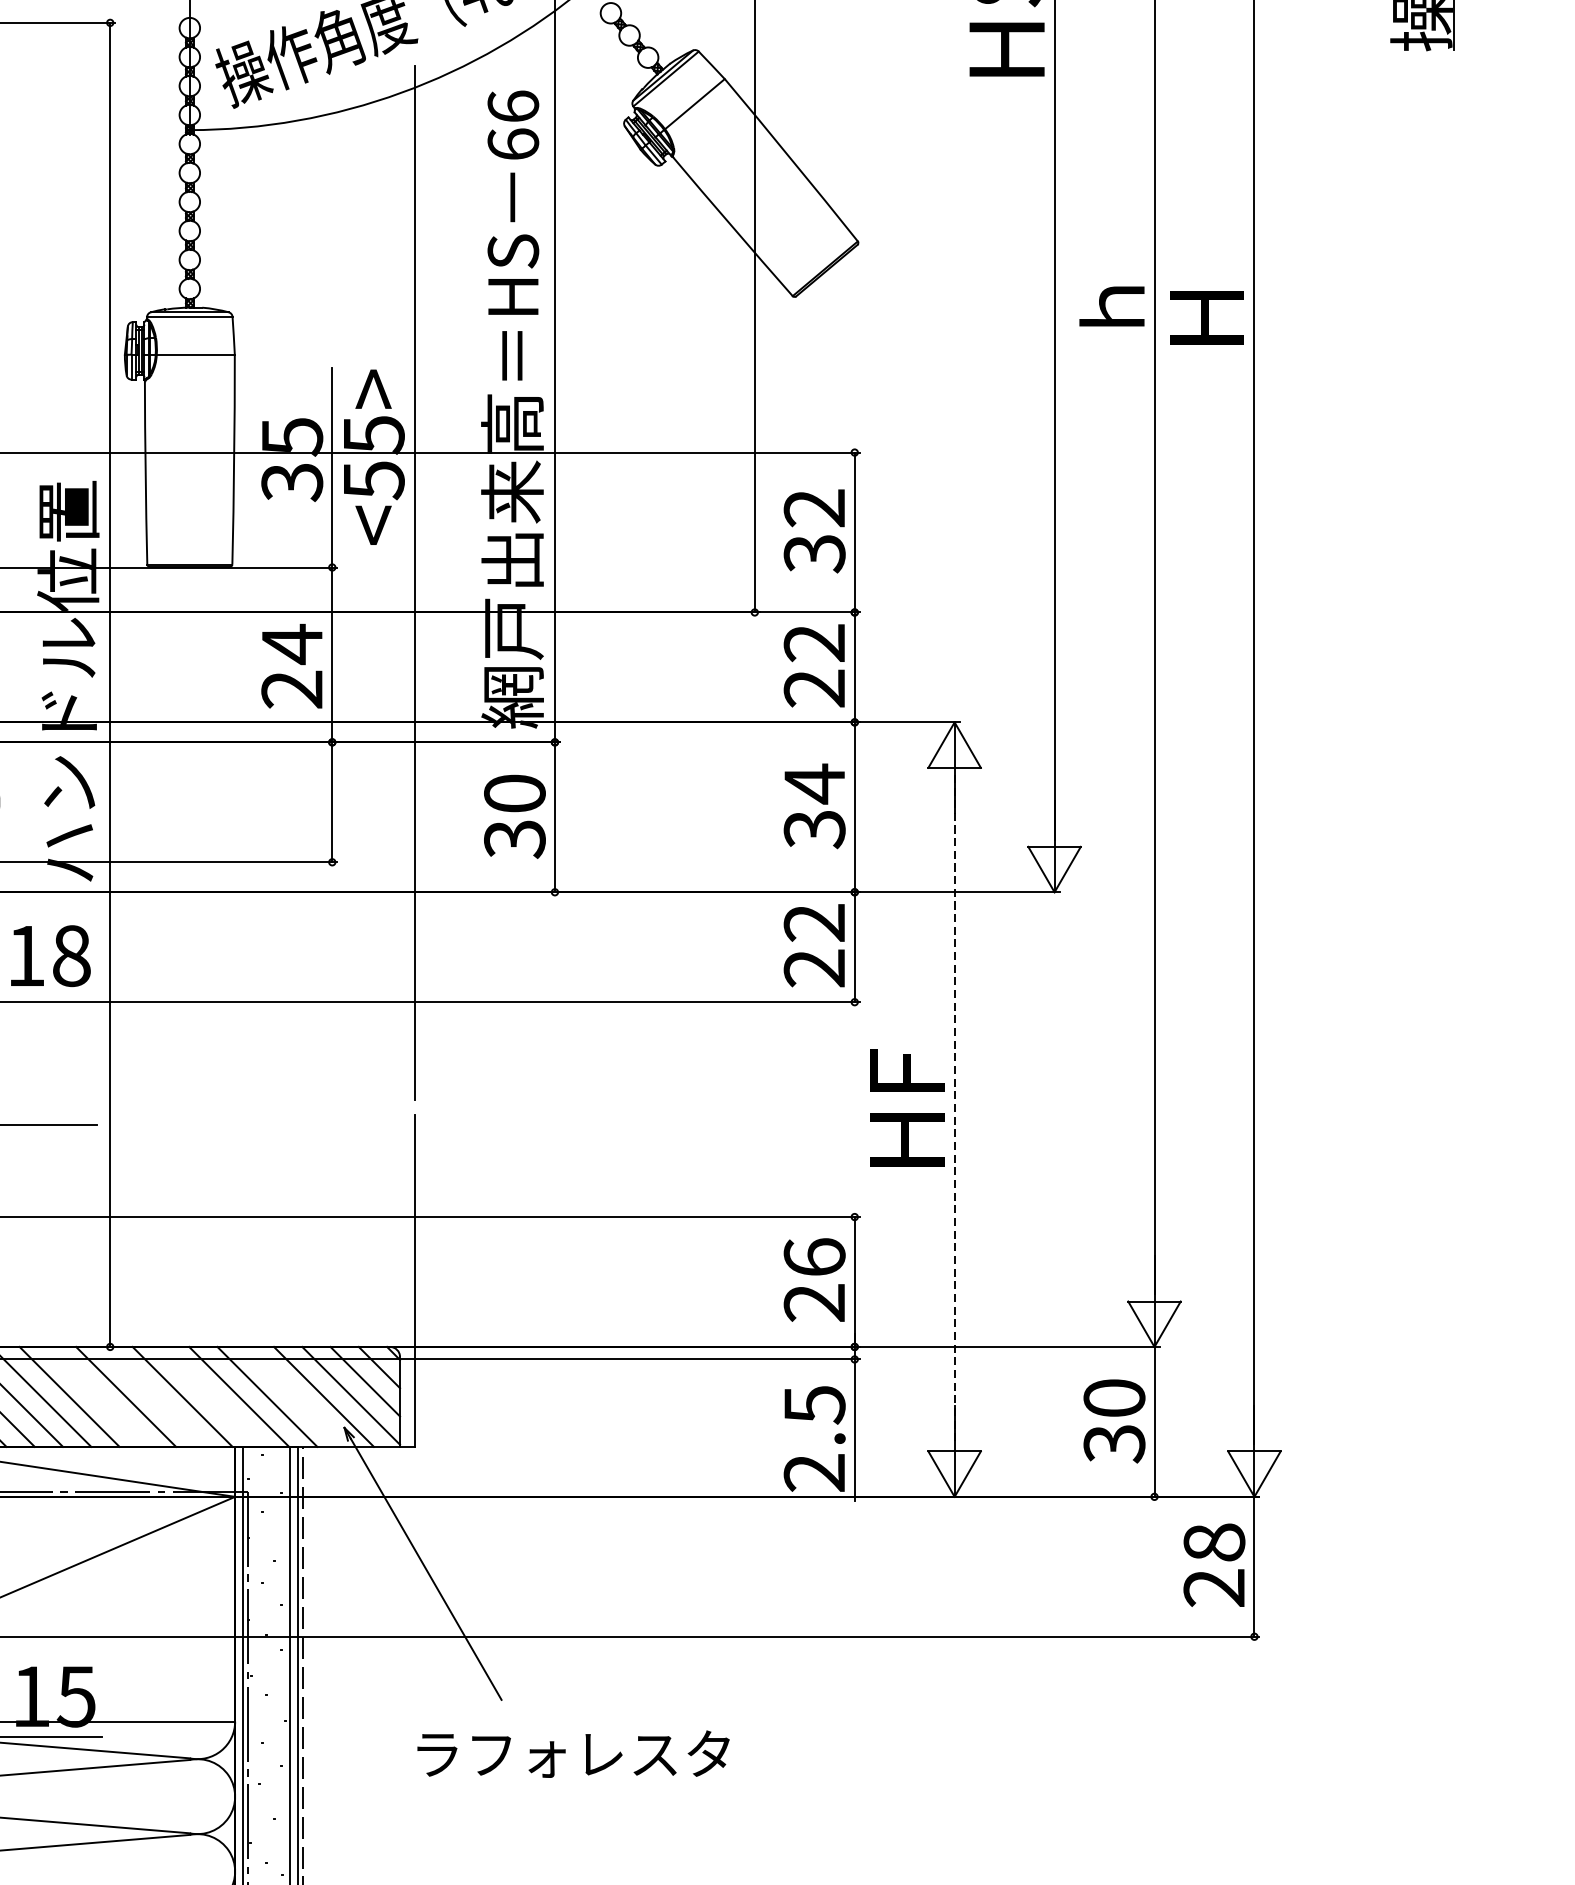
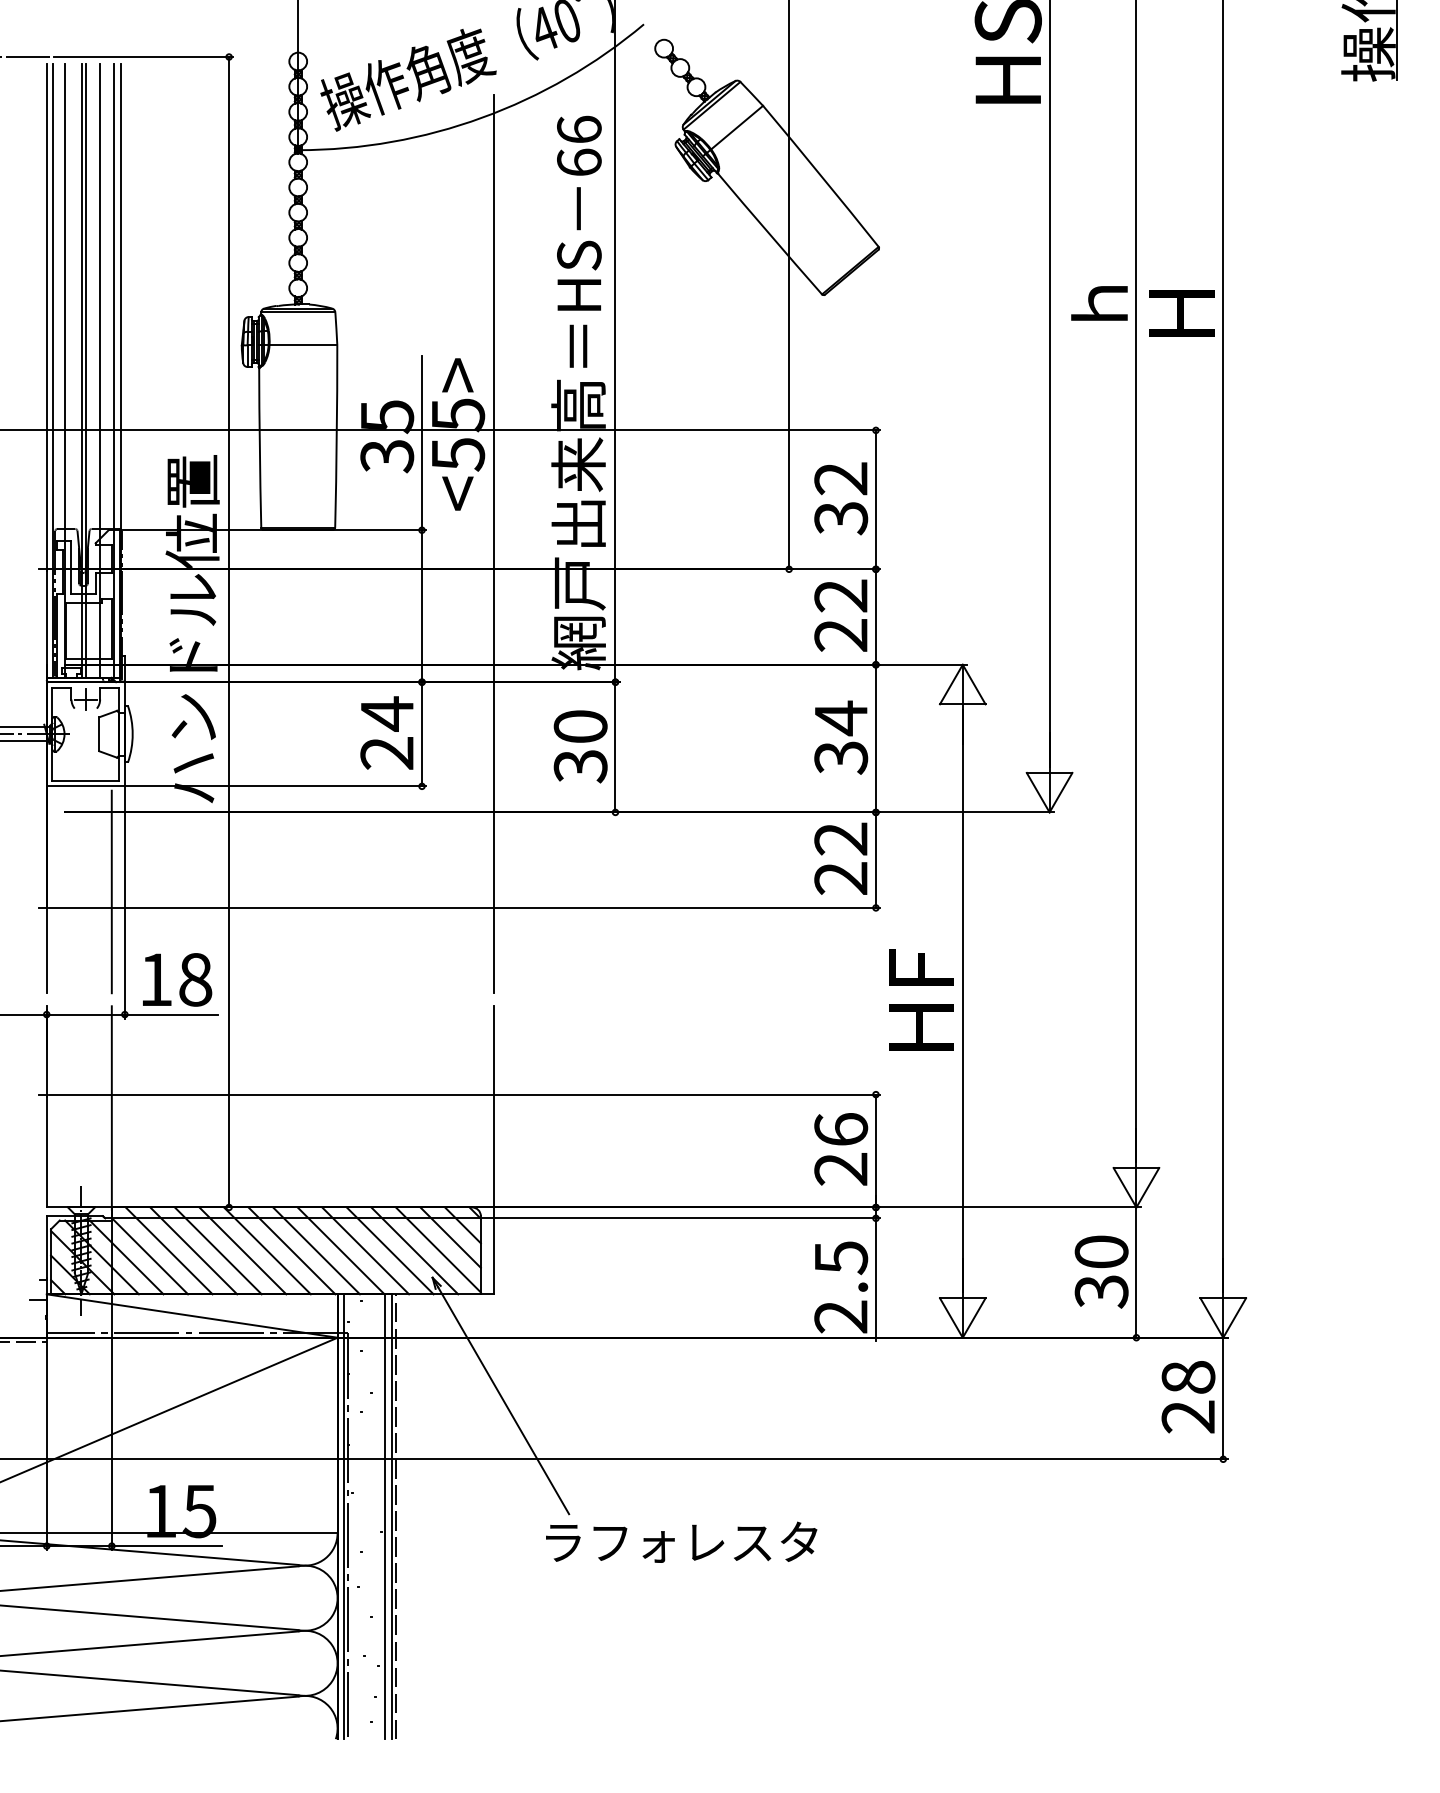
text: (291, 665) -> (386, 732), moved
text: (50, 955) -> (177, 979), moved
line: (954, 1109) -> (962, 1001), dashed -> solid
line: (96, 1396) -> (217, 1250), added
line: (154, 1396) -> (267, 1250), added
line: (210, 1396) -> (316, 1250), added
line: (294, 1396) -> (389, 1250), added
text: (573, 1753) -> (681, 1541), moved

